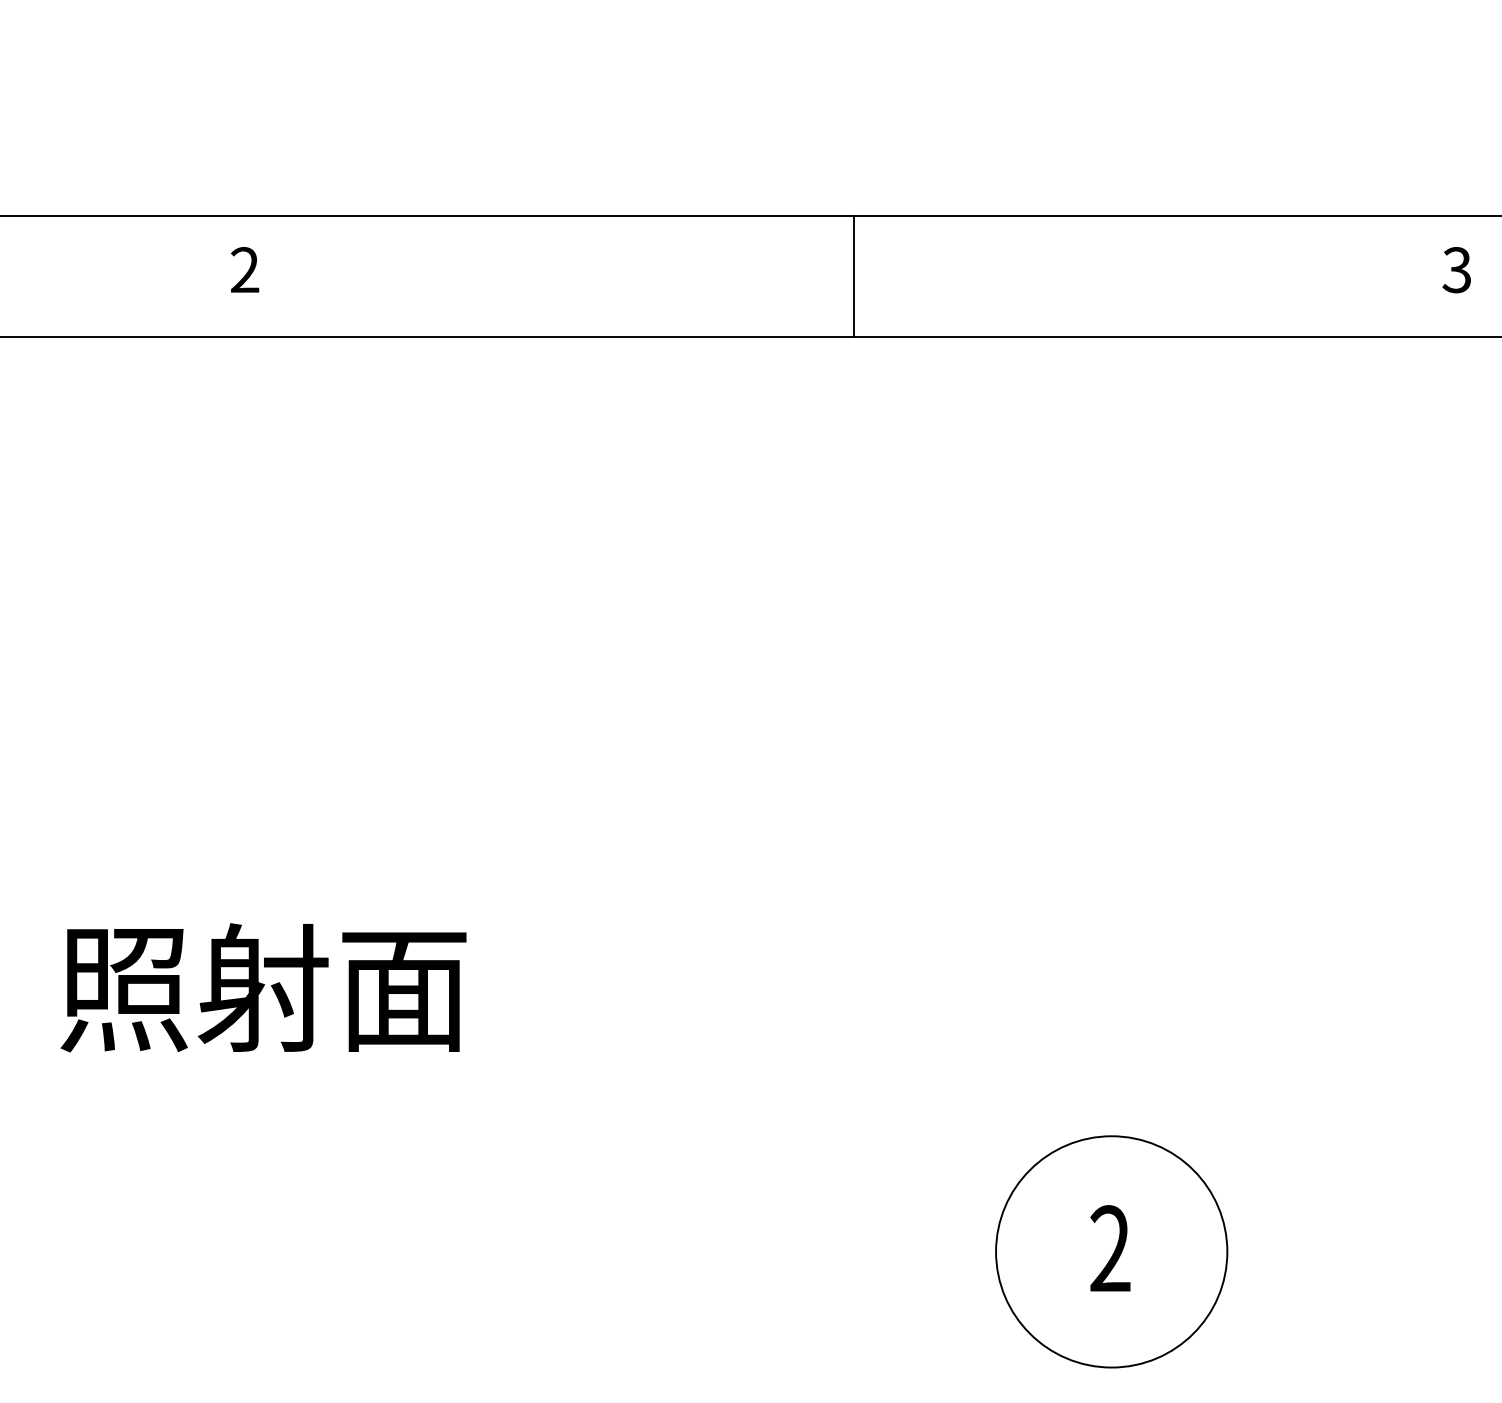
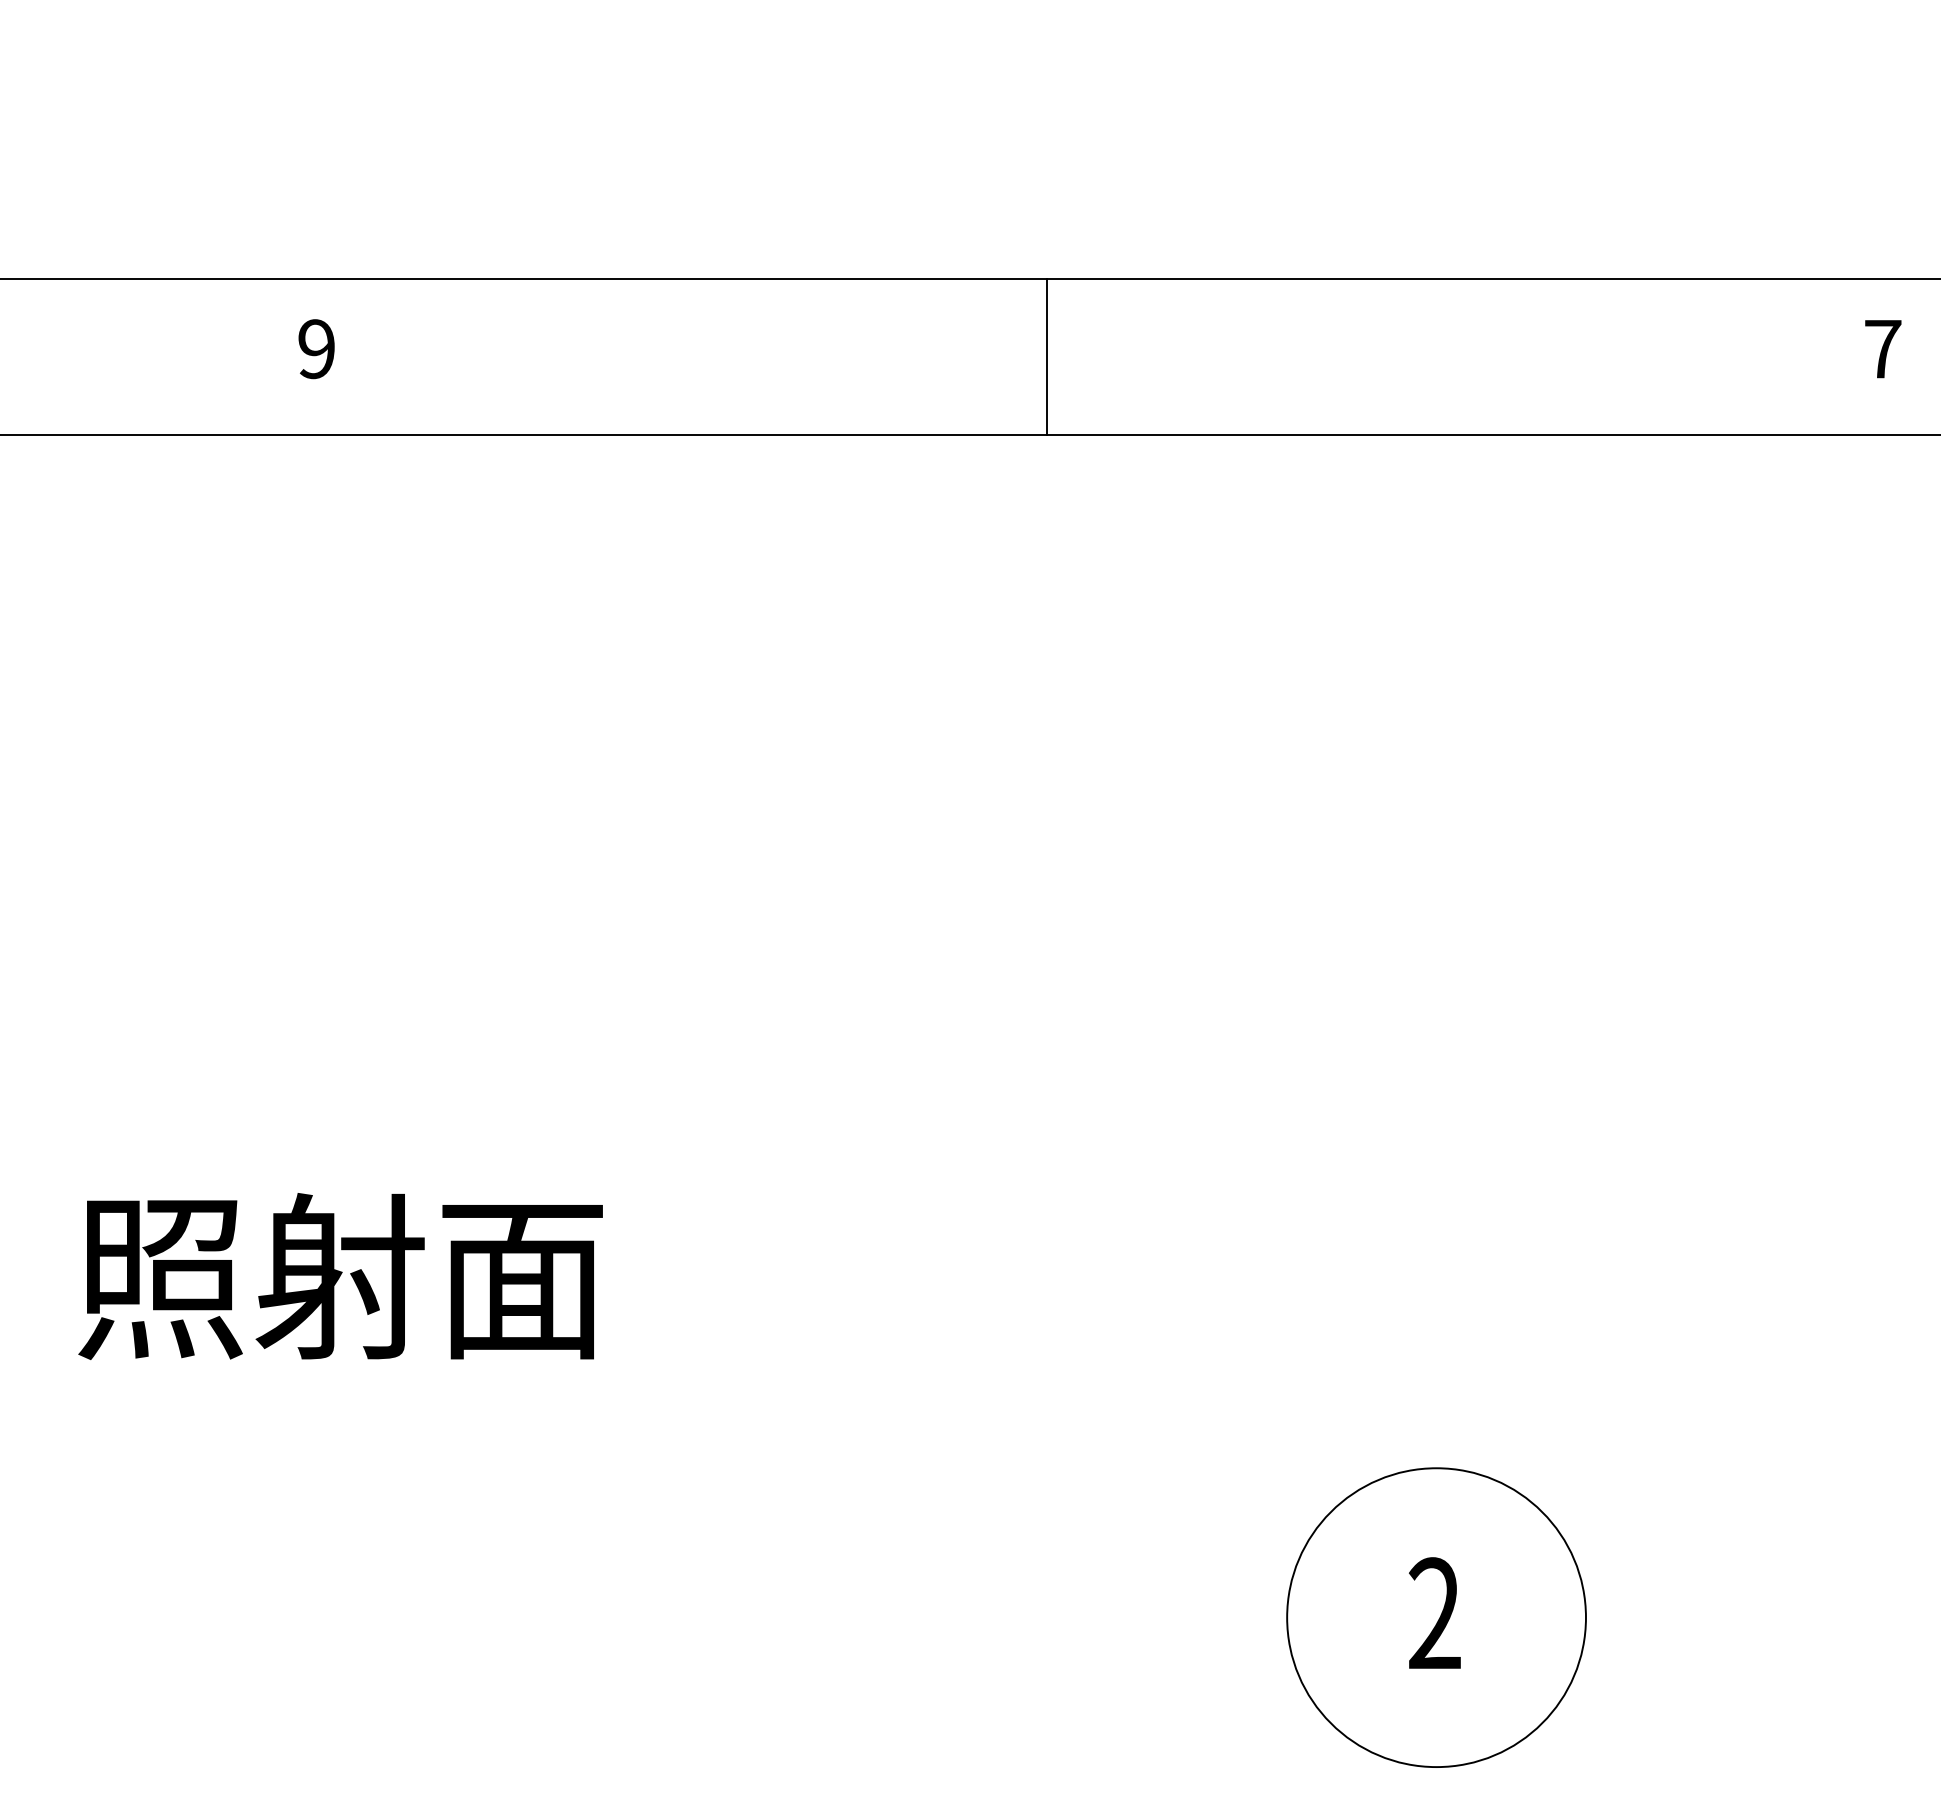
text: (245, 270) -> (317, 349), 2 -> 9
text: (1456, 270) -> (1882, 349), 3 -> 7
line: (854, 275) -> (1047, 356), moved

